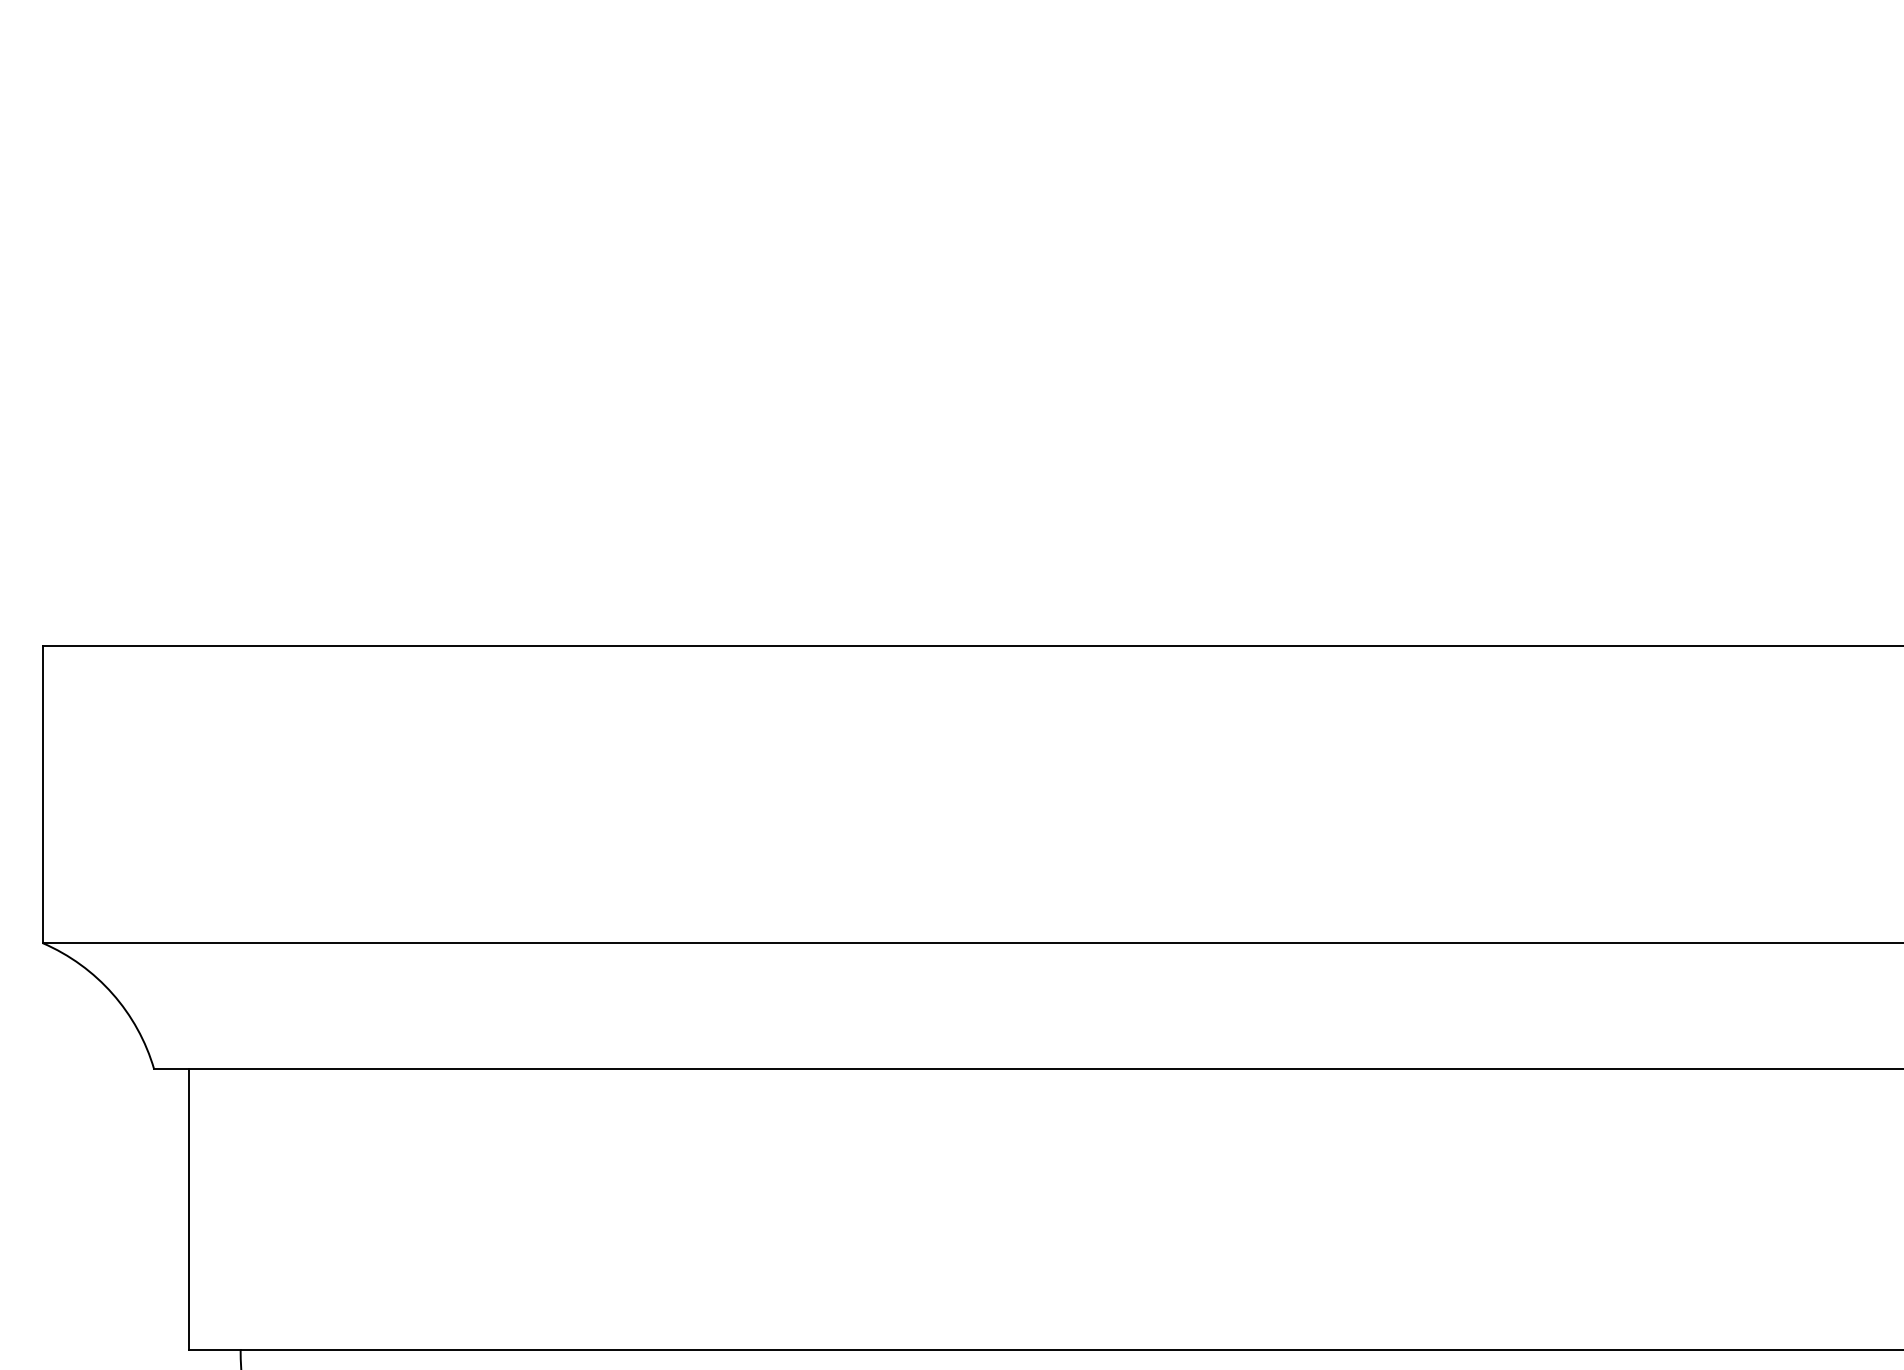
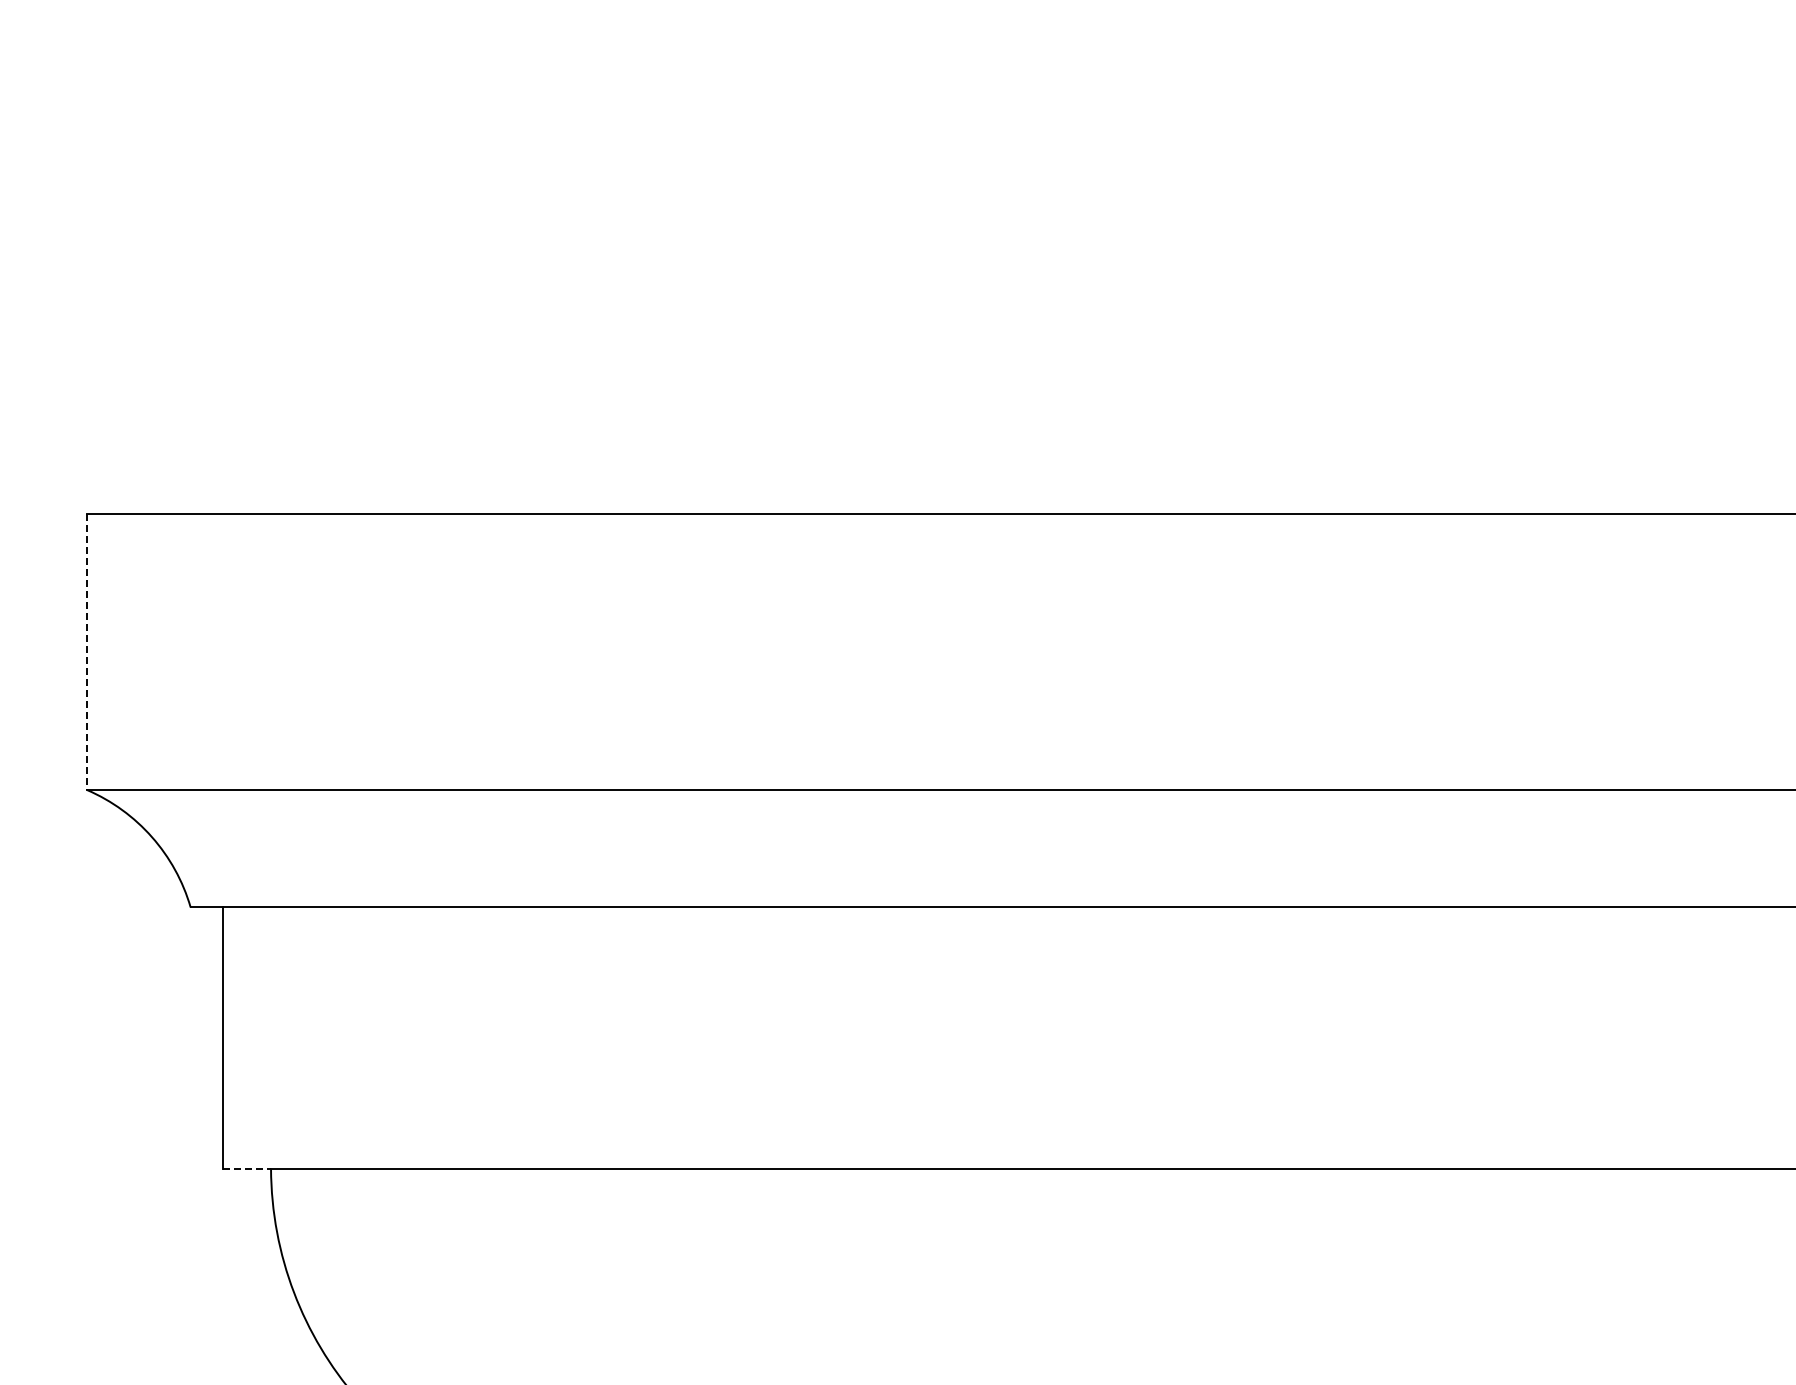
line: (43, 795) -> (87, 652), solid -> dashed
line: (215, 1350) -> (247, 1168), solid -> dashed

